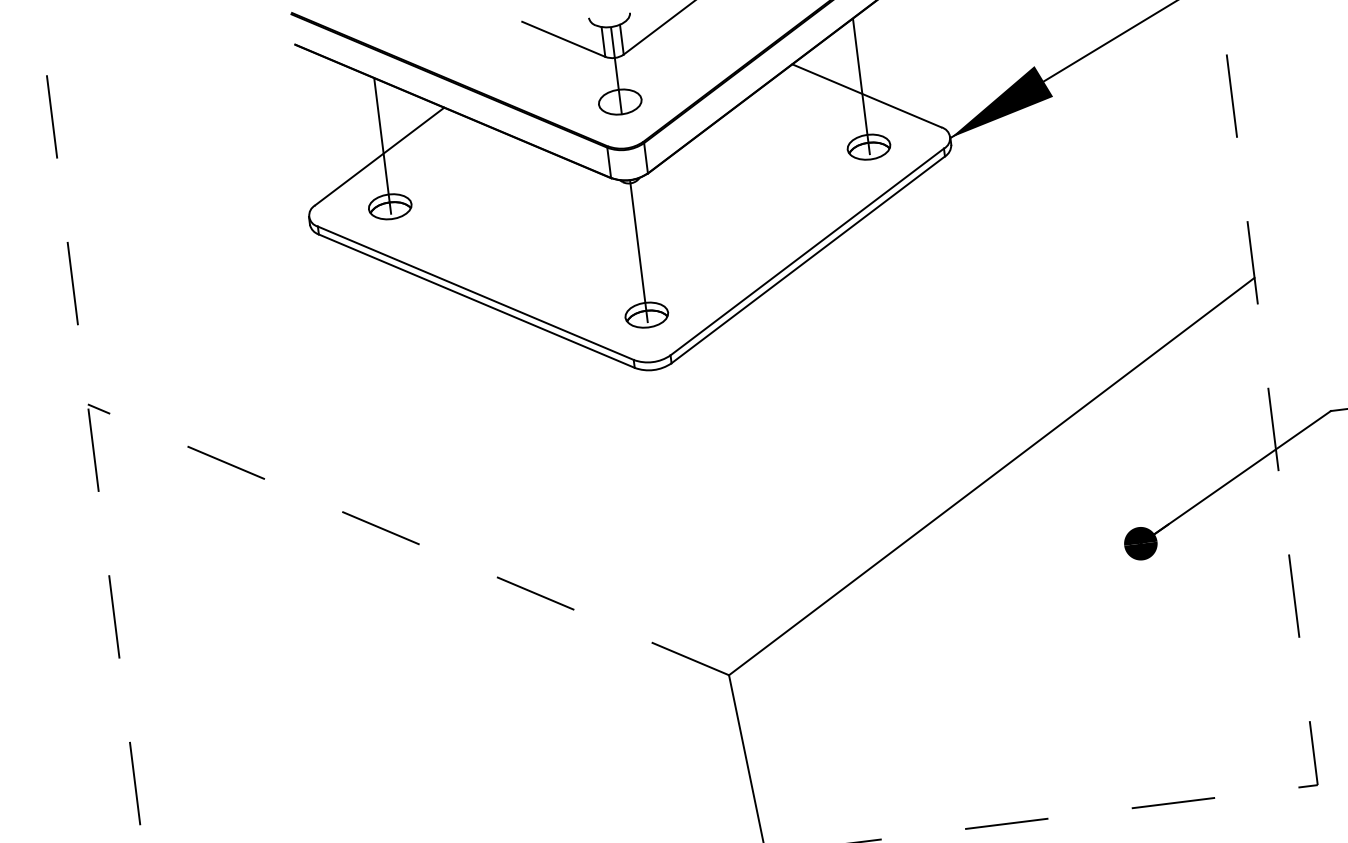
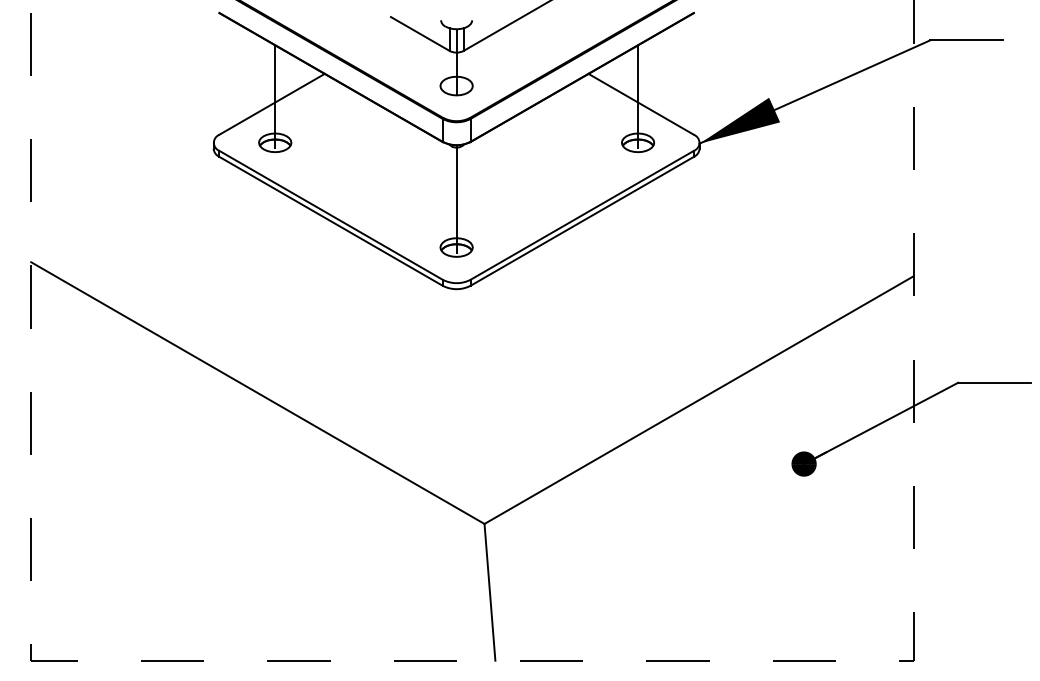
line: (408, 540) -> (257, 393), dashed -> solid

